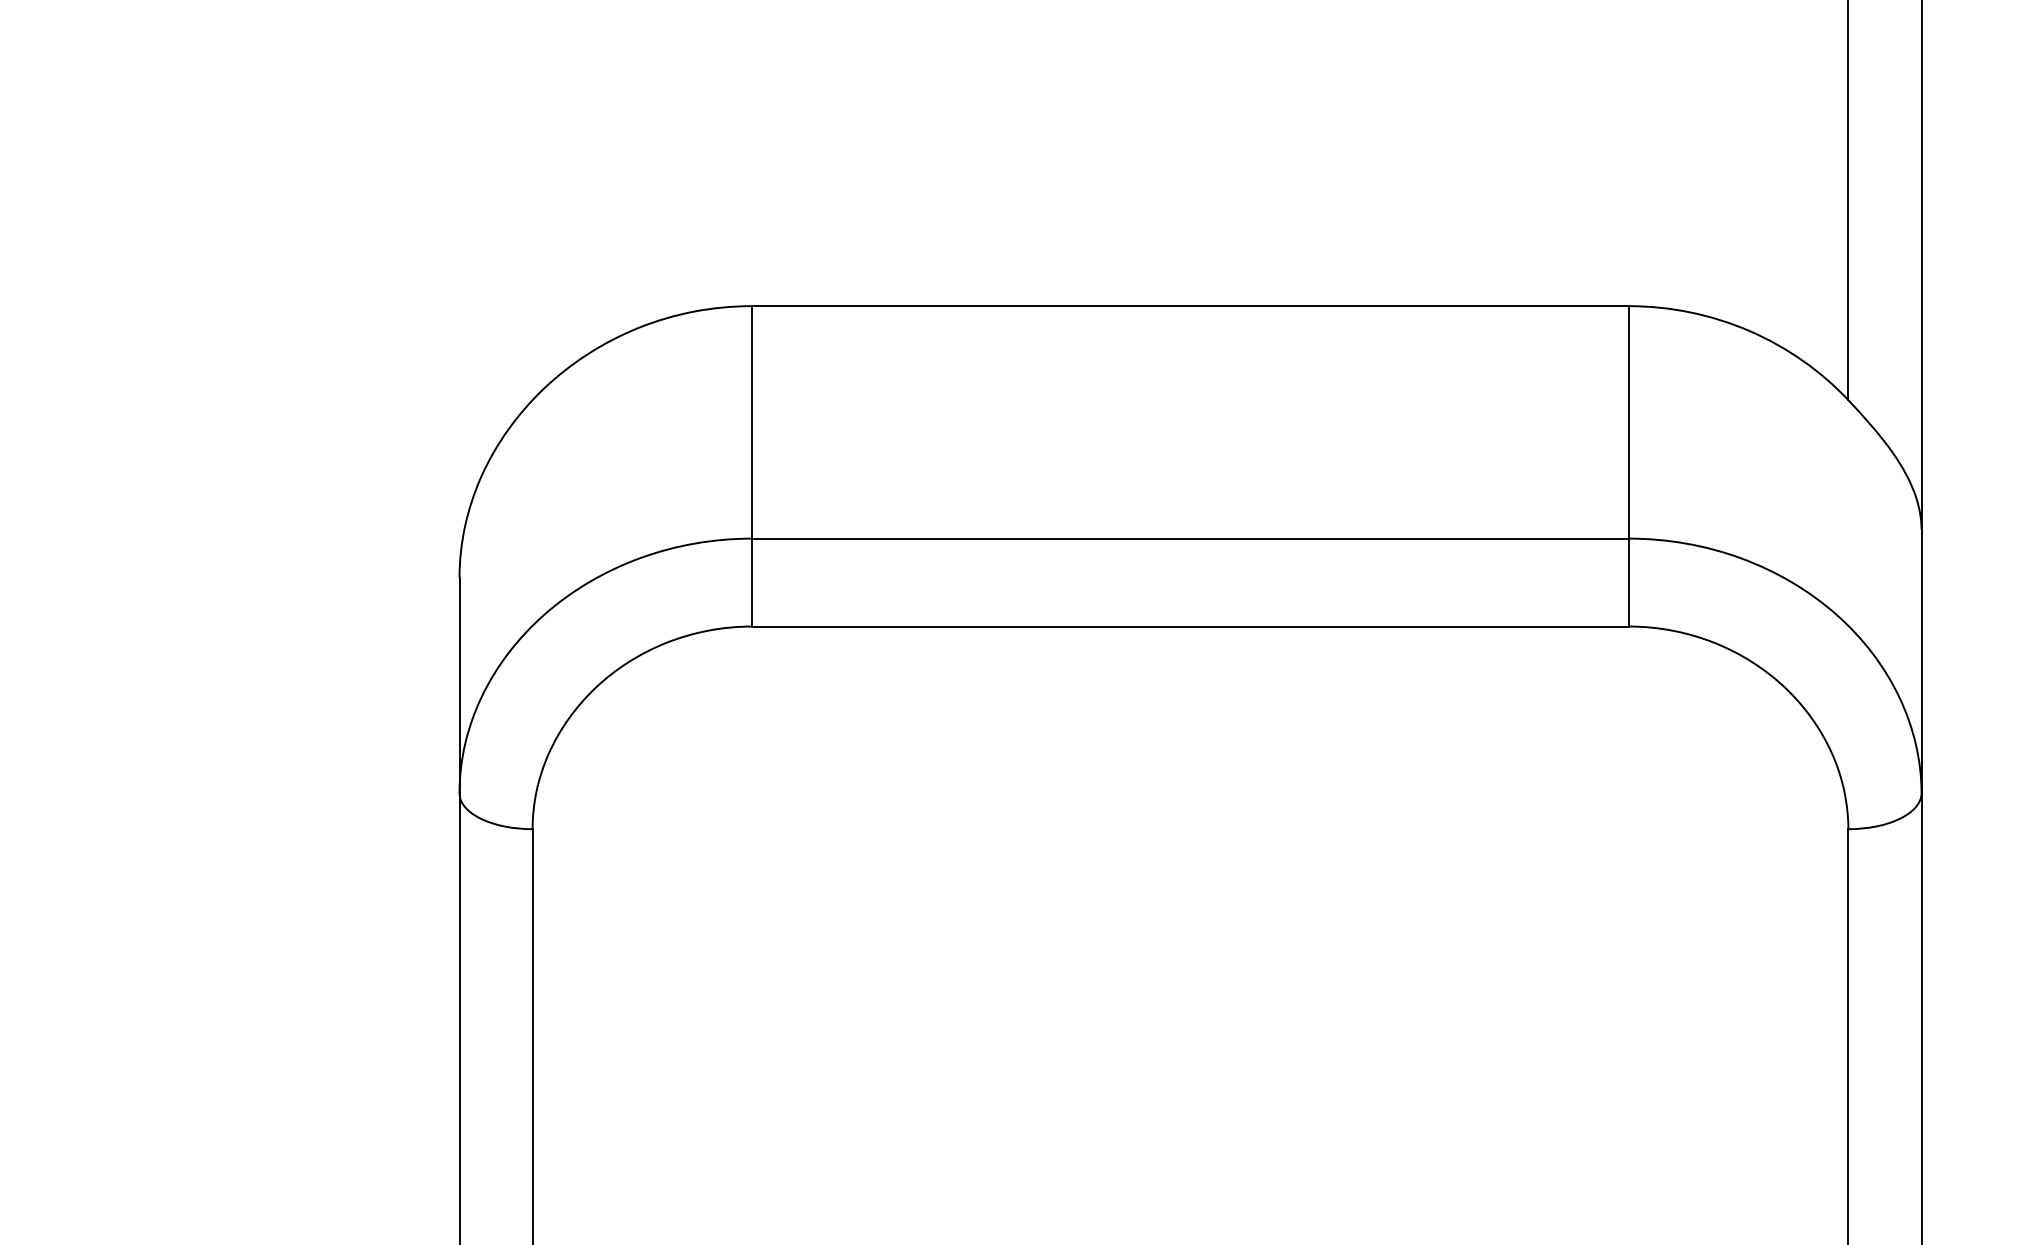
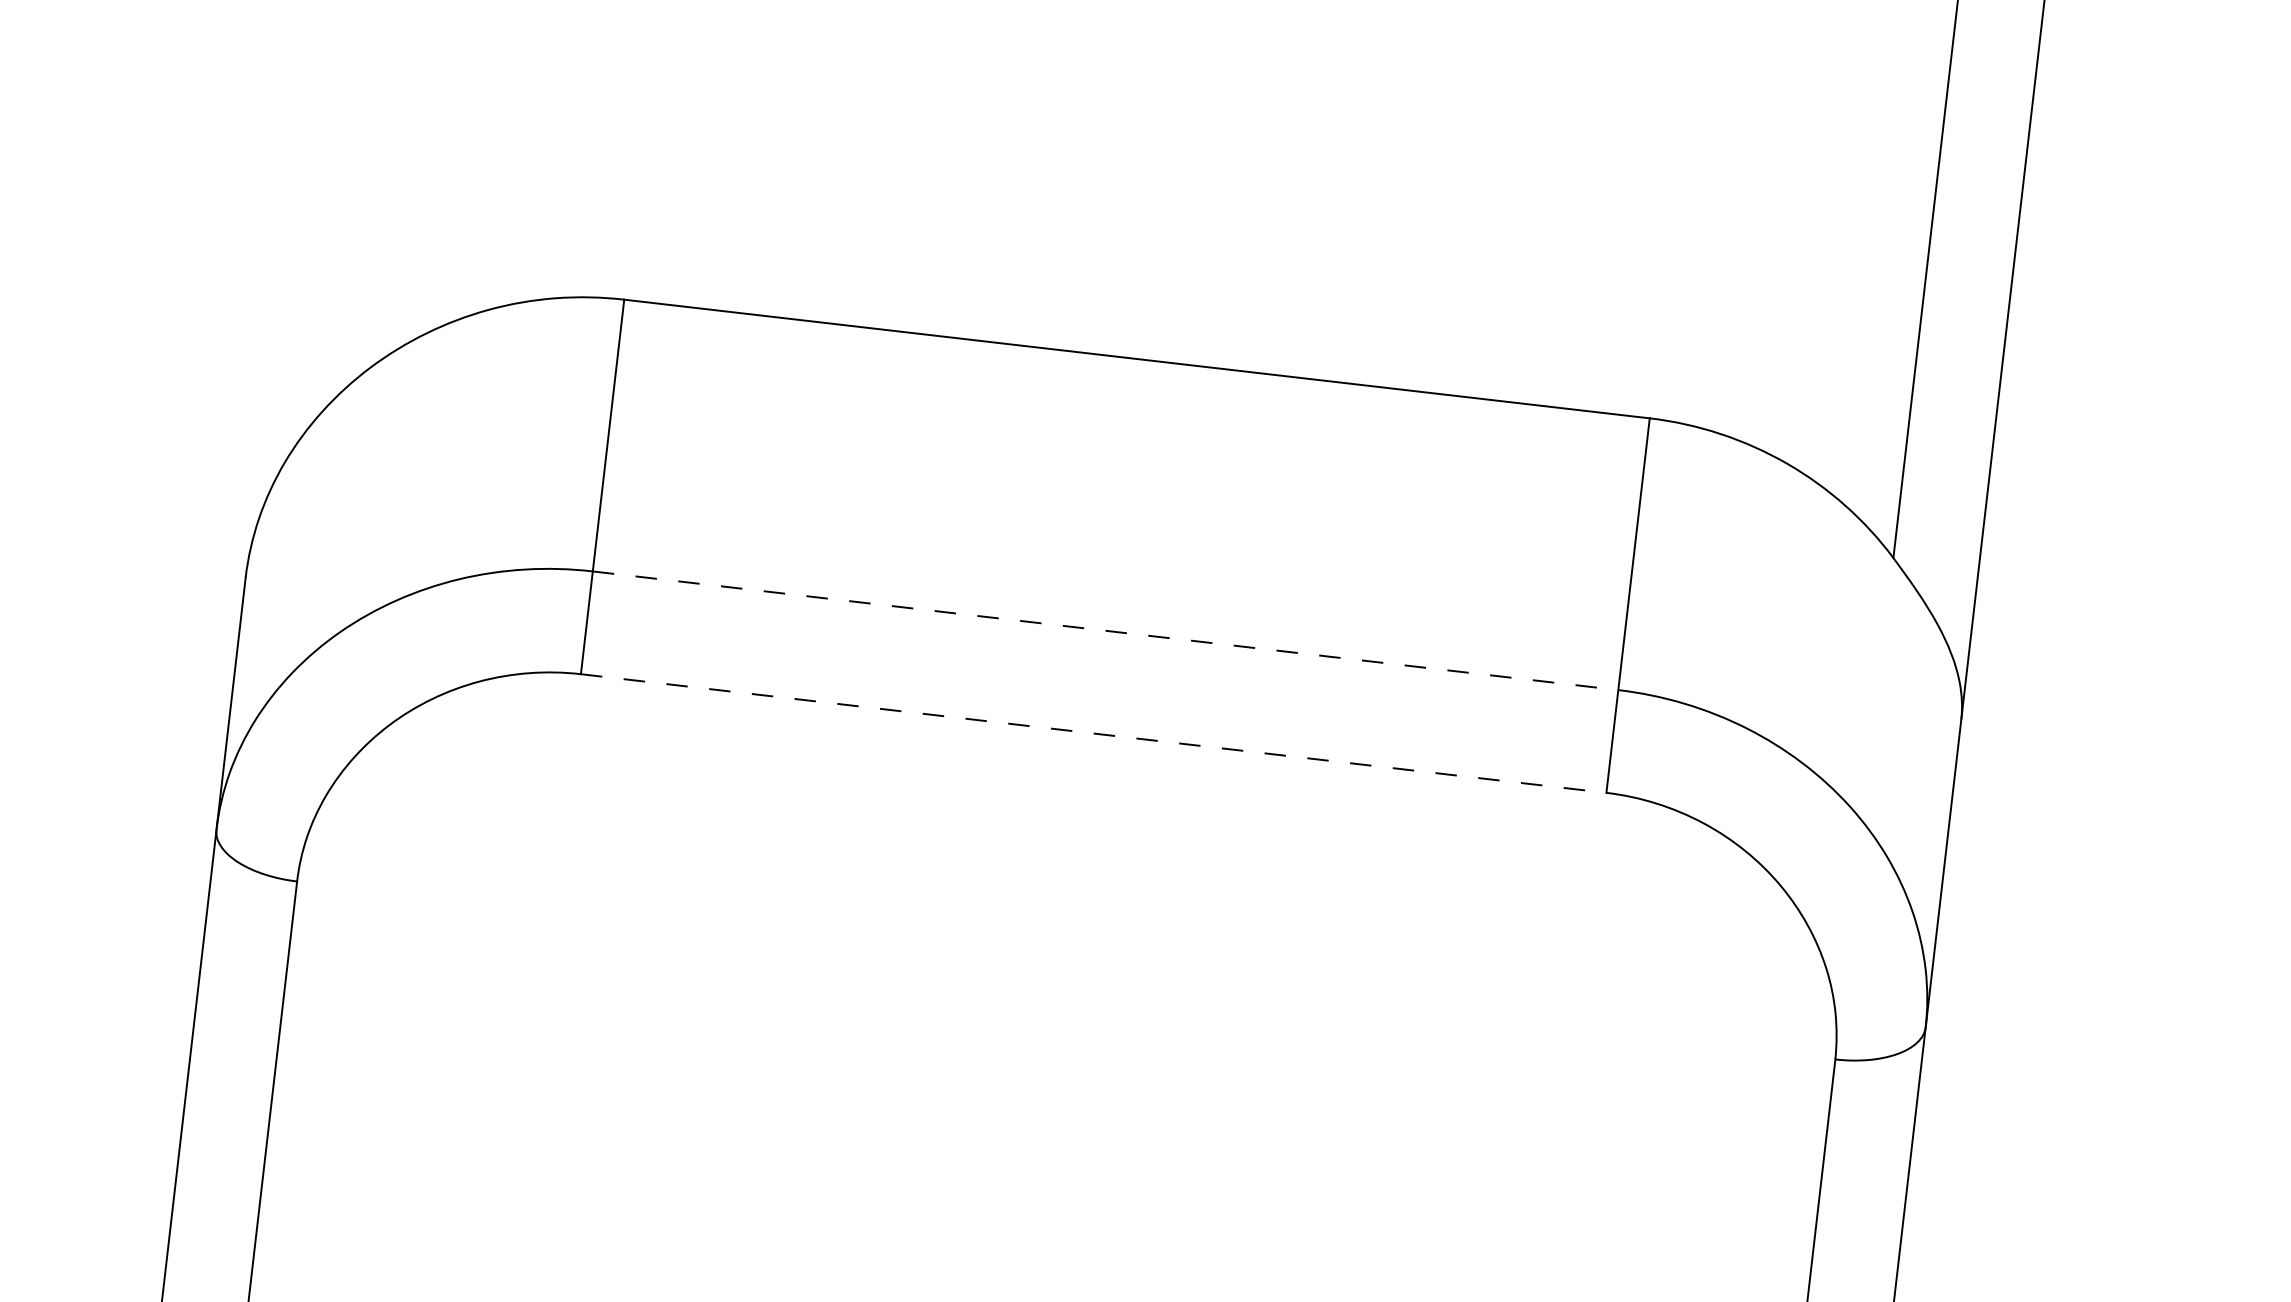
line: (1190, 538) -> (1105, 630), solid -> dashed
line: (1190, 626) -> (1093, 733), solid -> dashed

